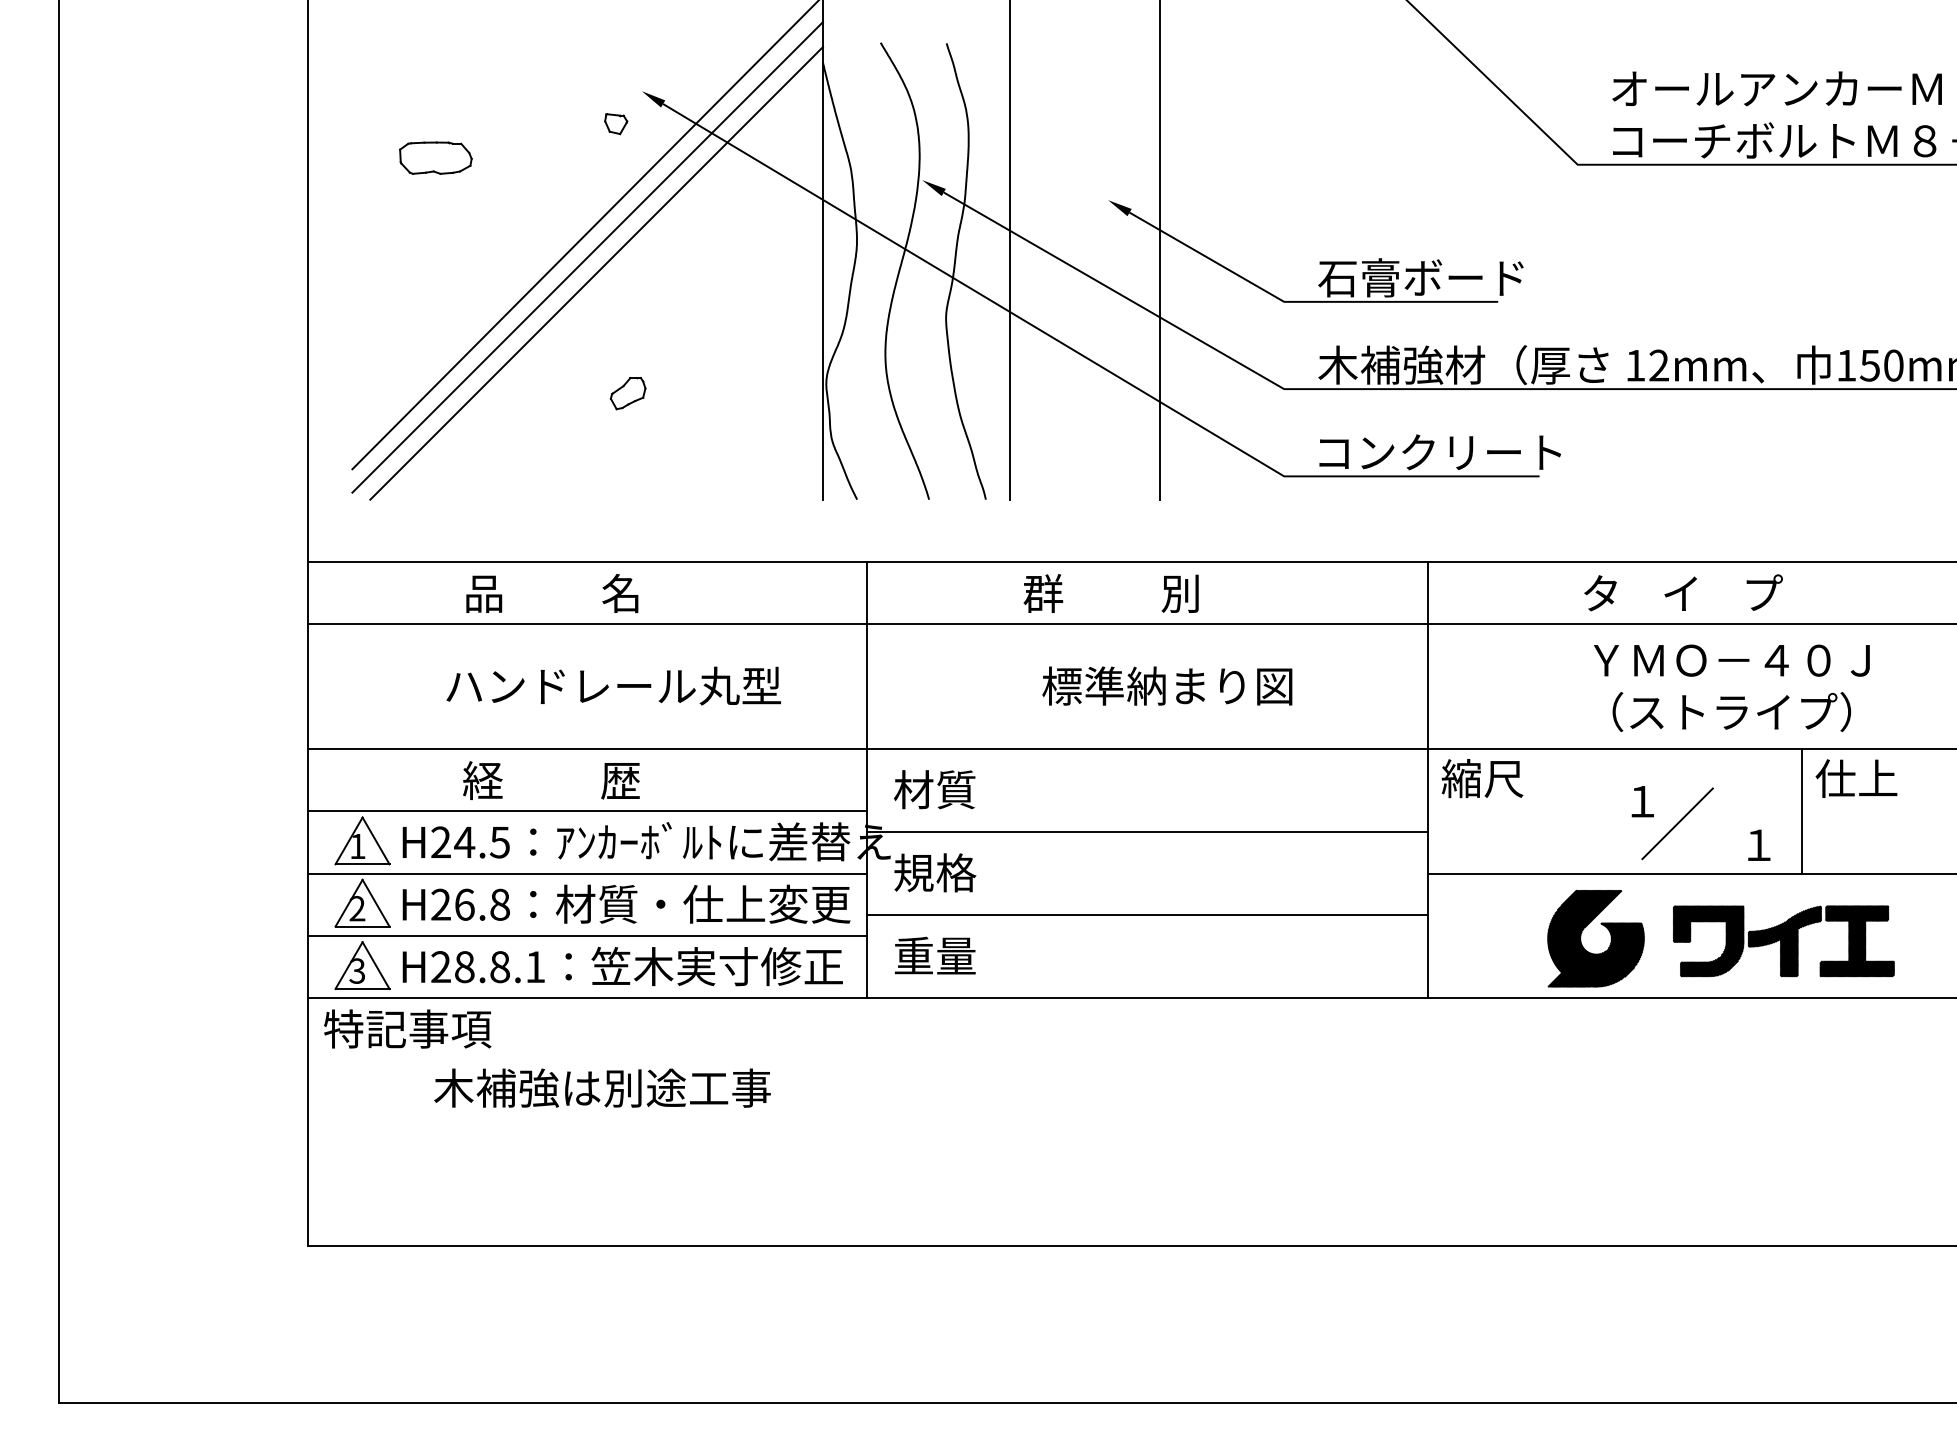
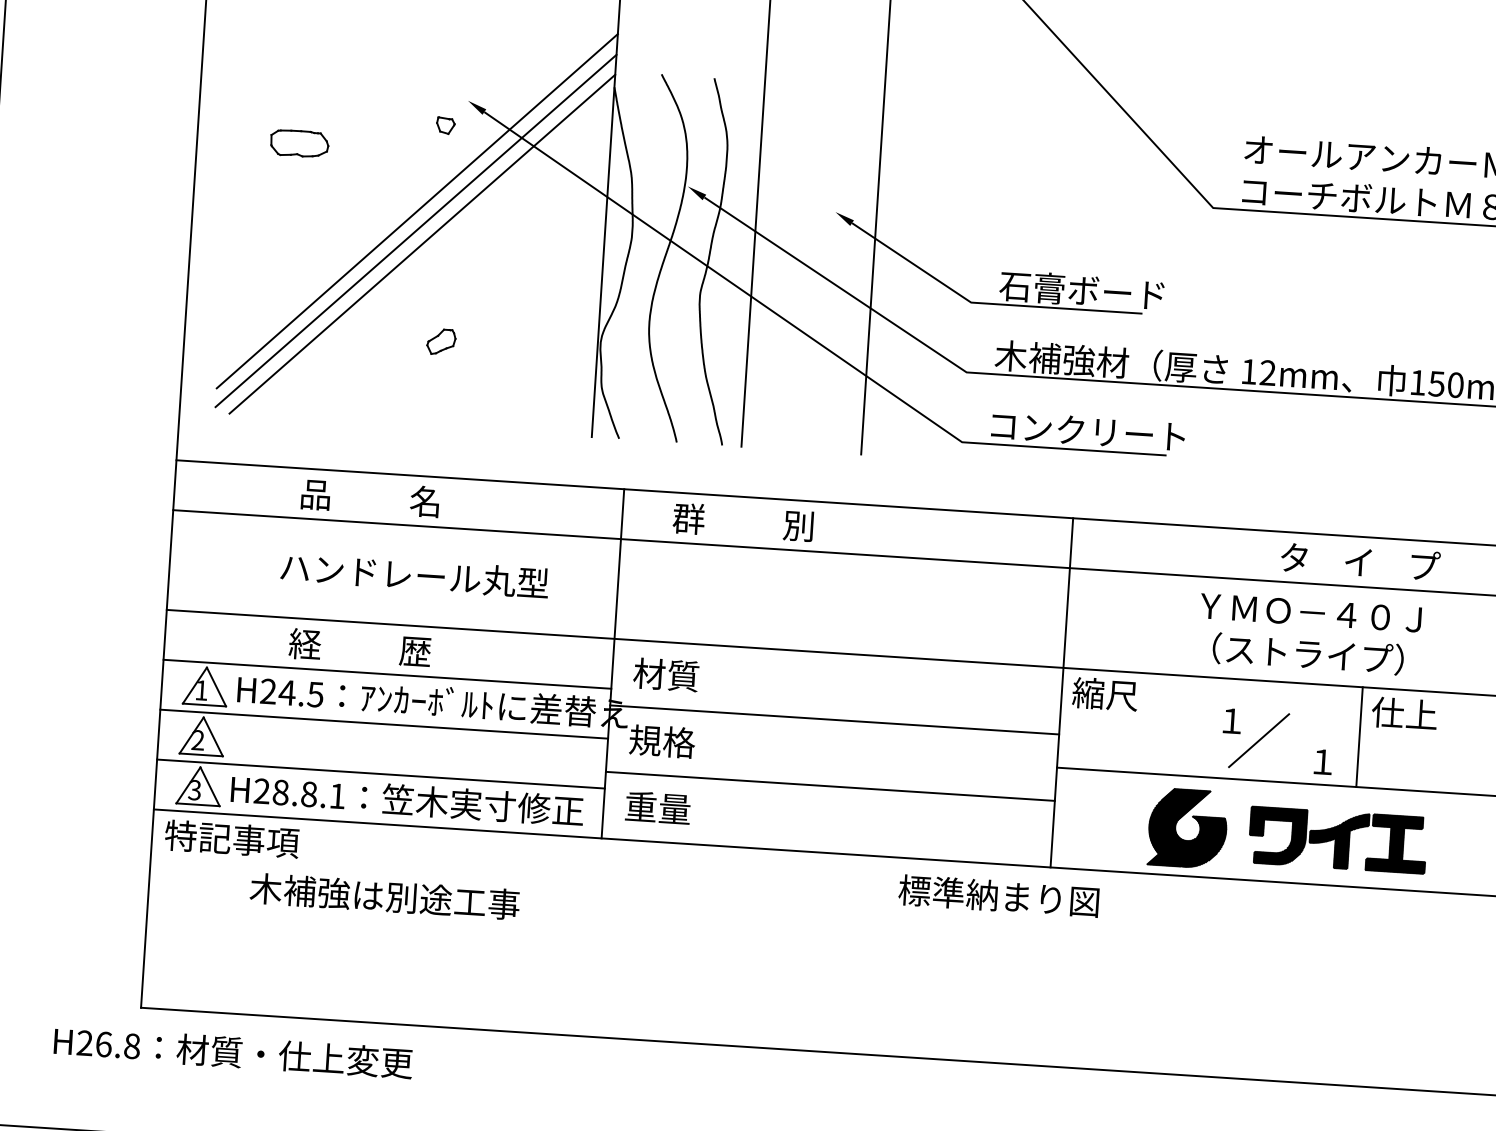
text: (1683, 592) -> (1360, 561), moved
text: (1110, 593) -> (742, 522), moved
text: (1167, 685) -> (999, 895), moved
text: (626, 903) -> (233, 1051), moved

